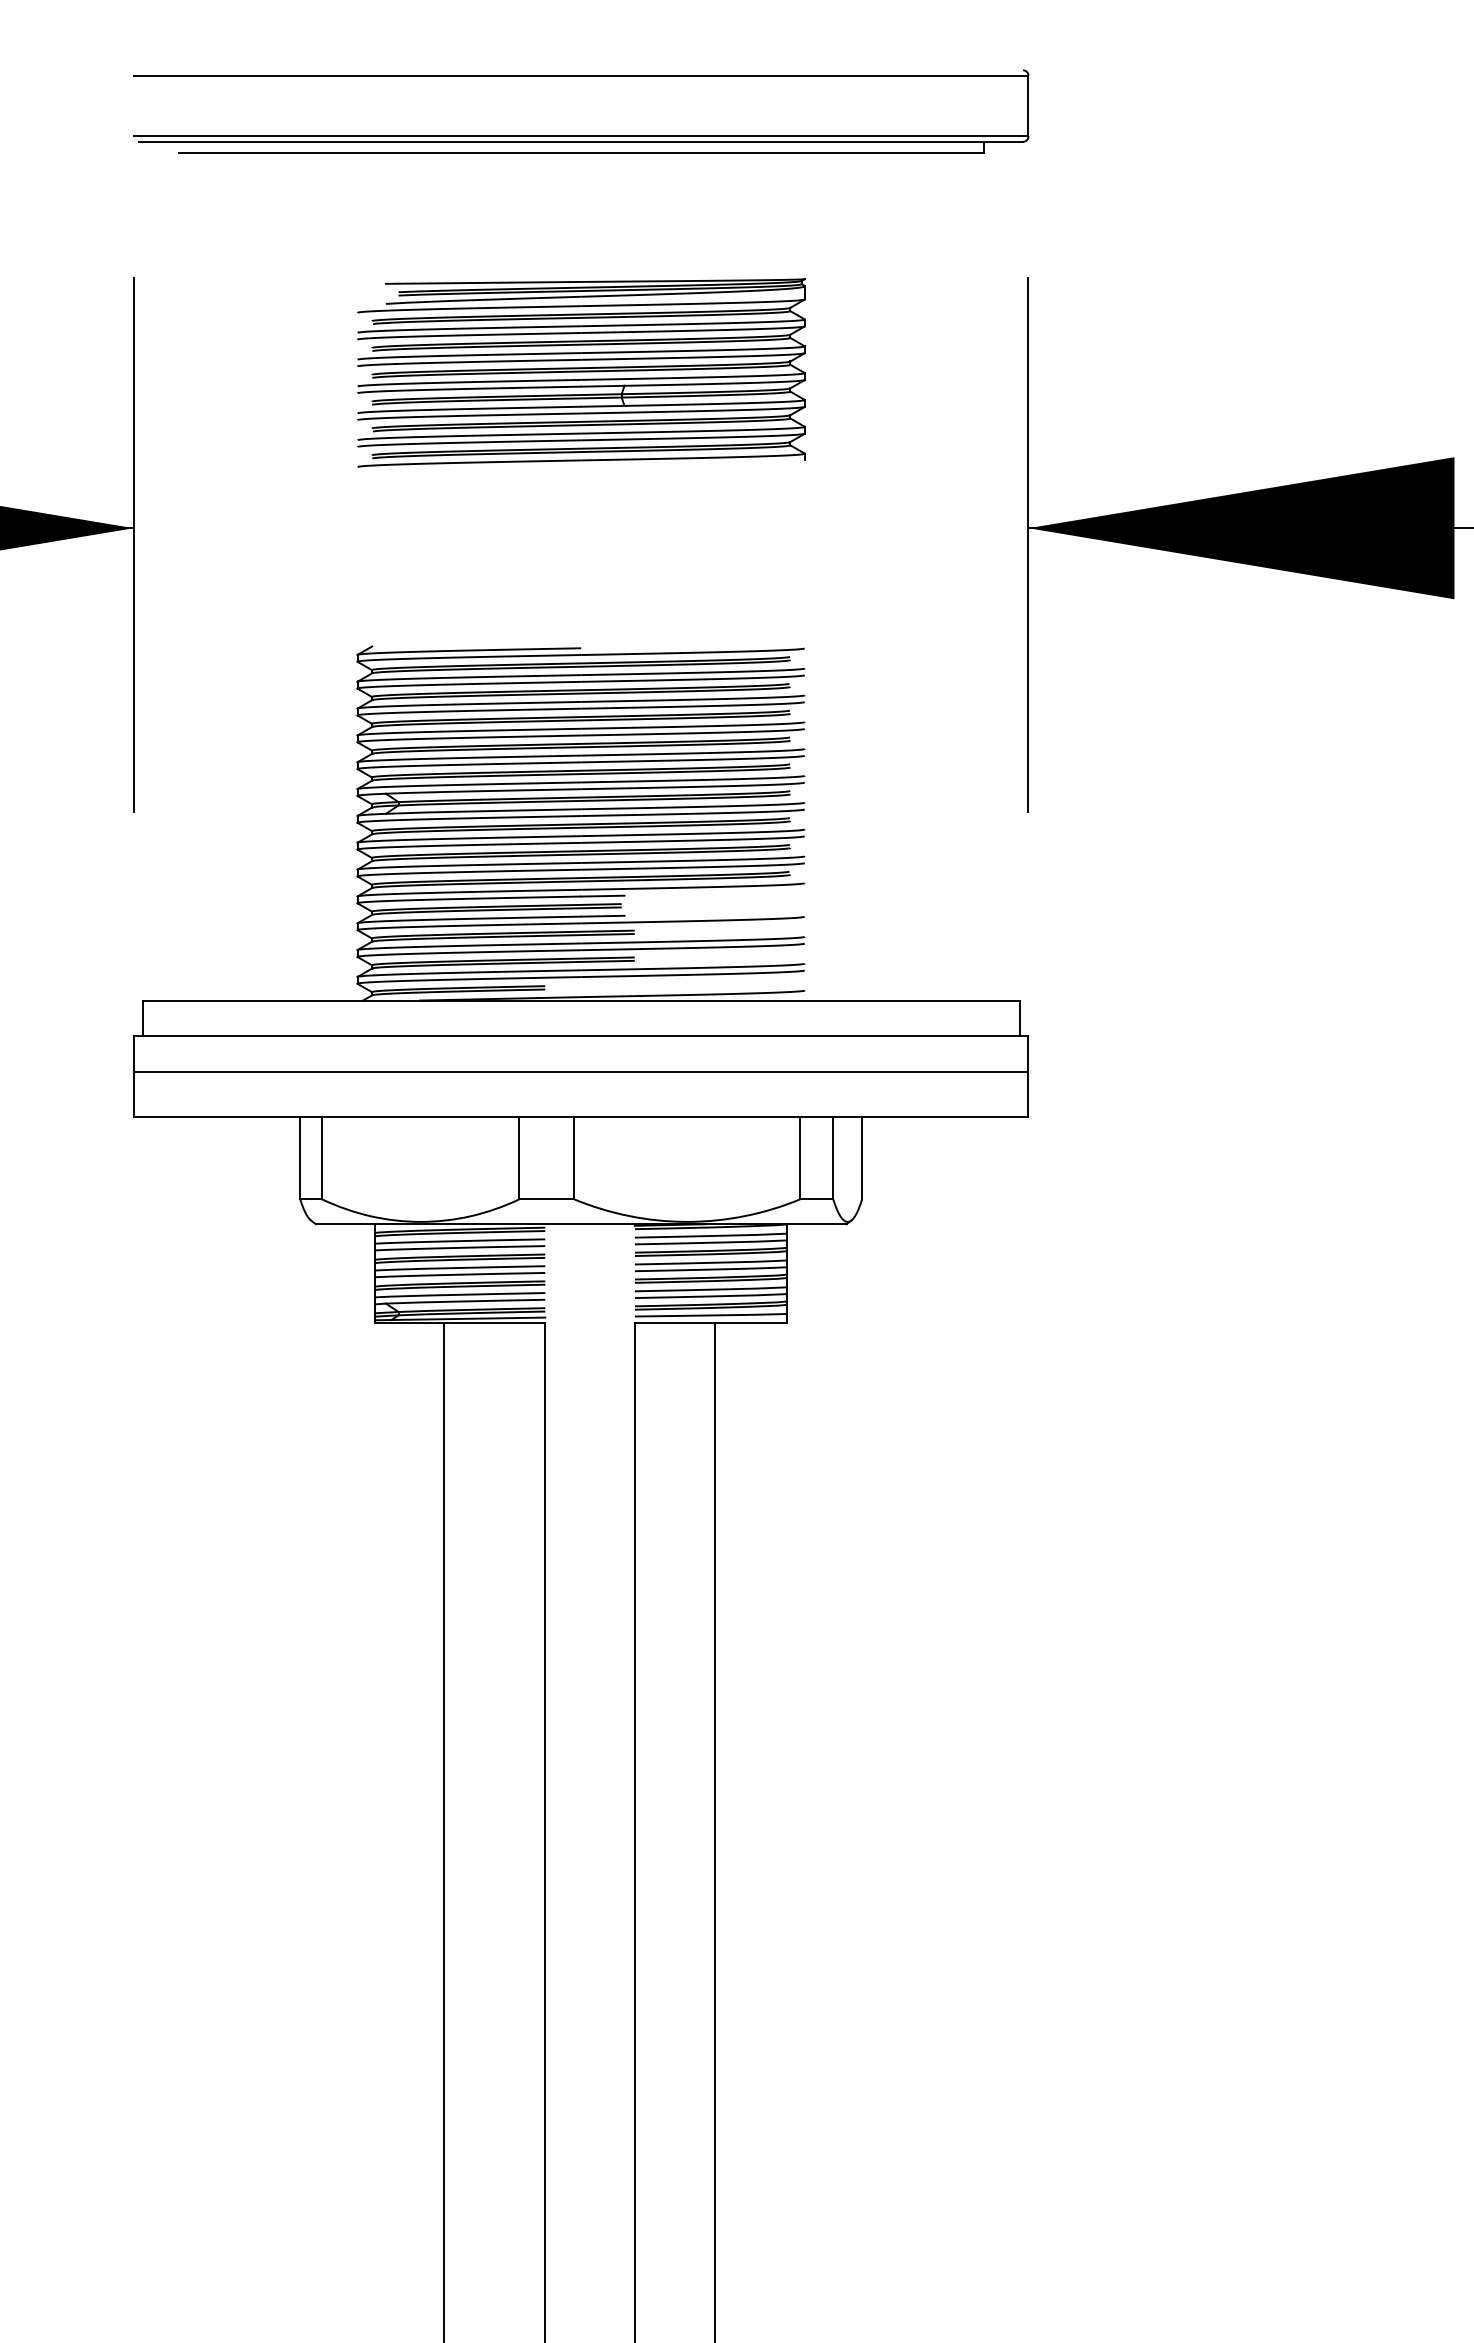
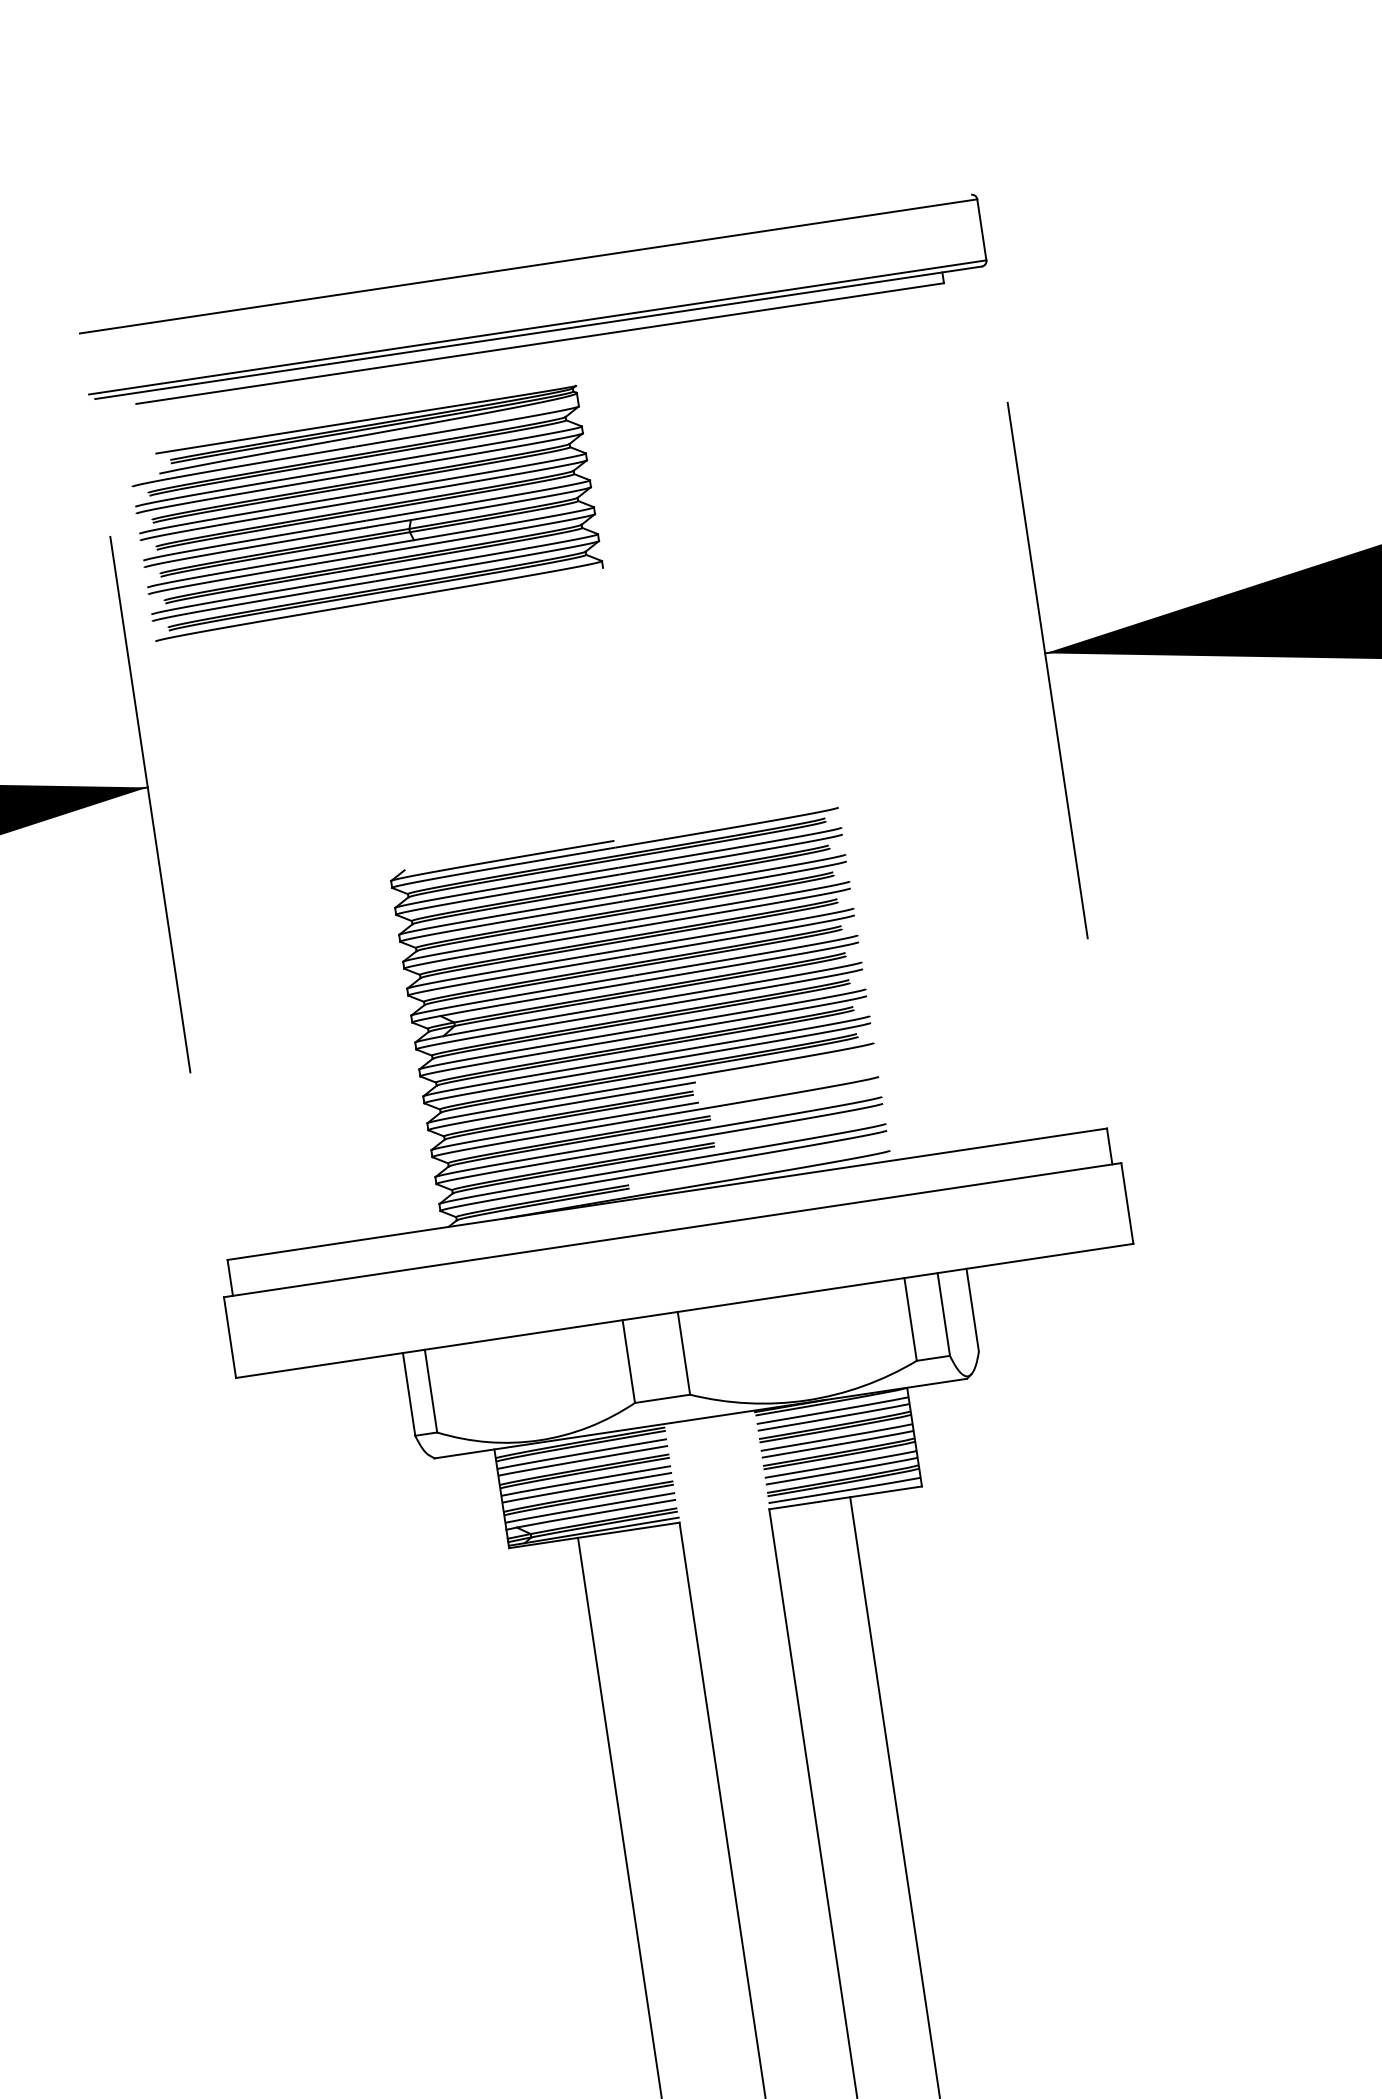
part: (581, 372) -> (365, 513), moved
line: (580, 1072) -> (677, 1266), removed

